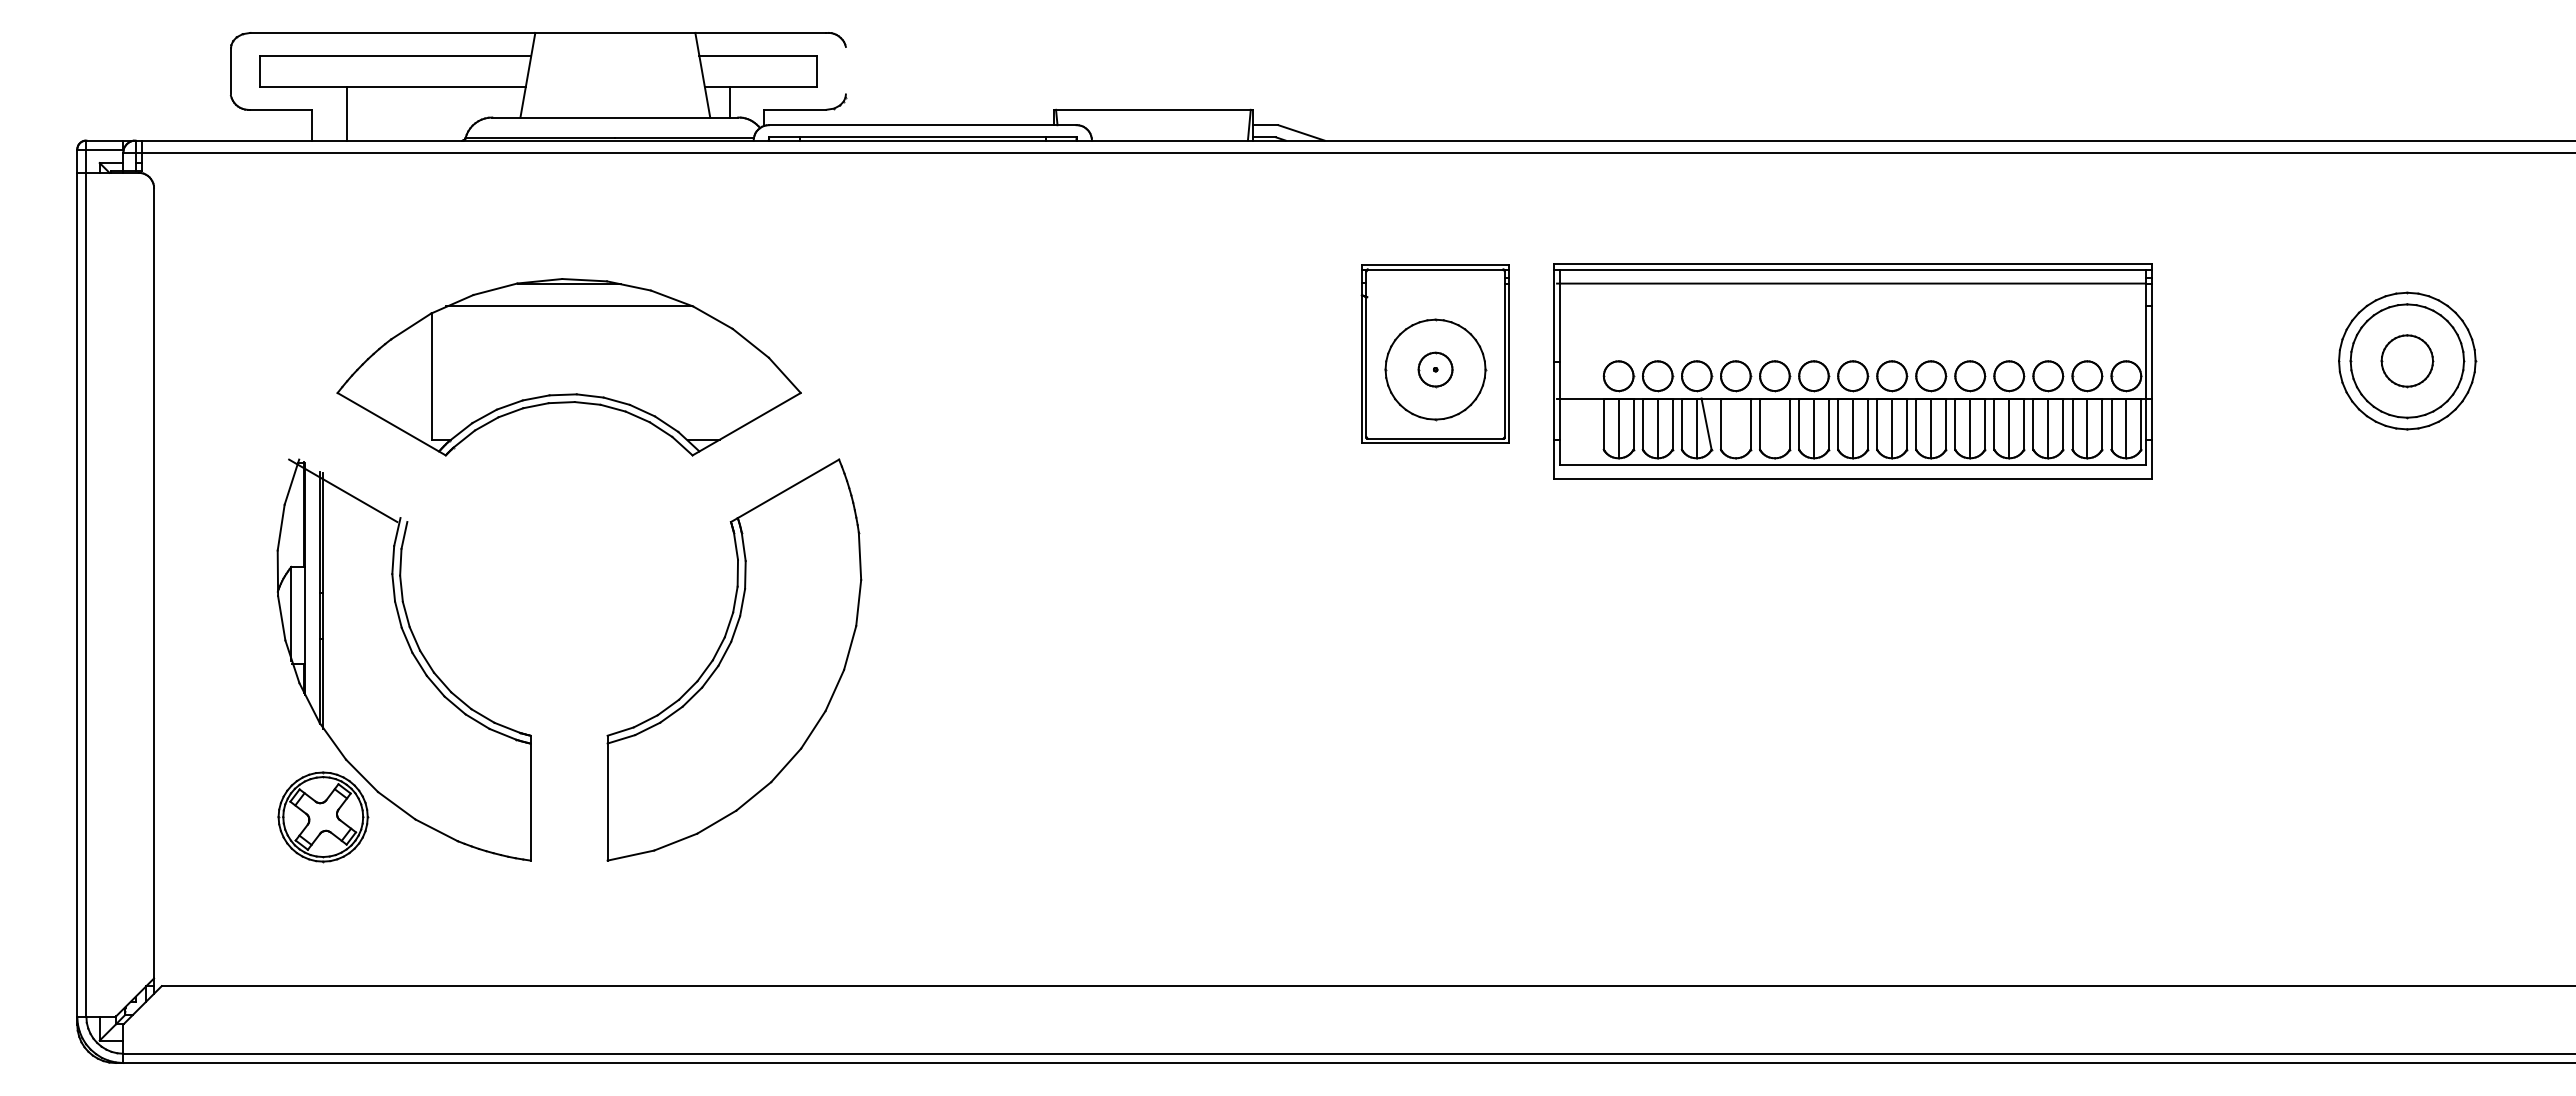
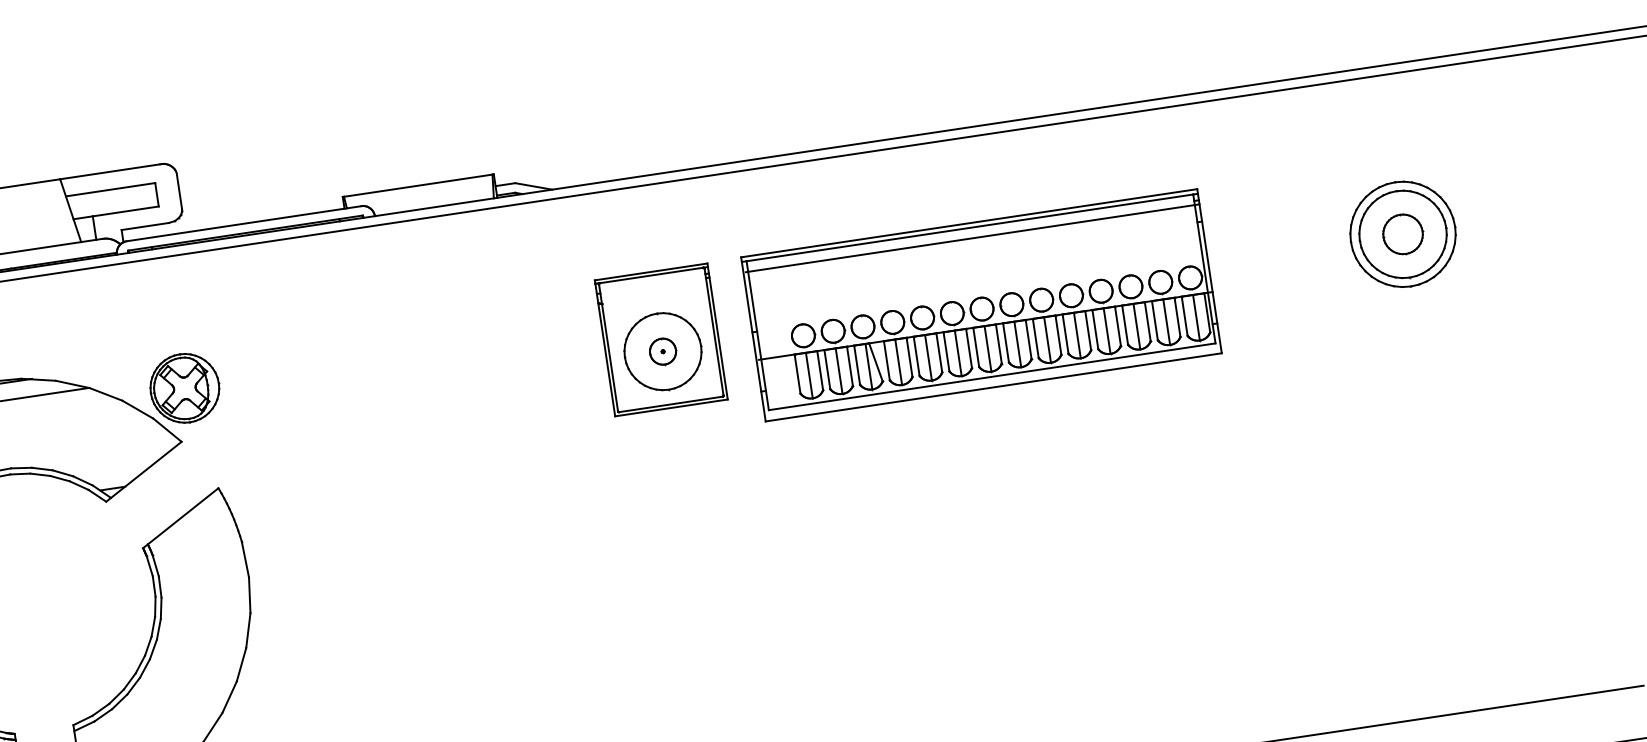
line: (845, 71) -> (179, 191), added
part: (815, 325) -> (185, 388), added
line: (1735, 428) -> (898, 362), added
line: (1774, 428) -> (928, 357), added

